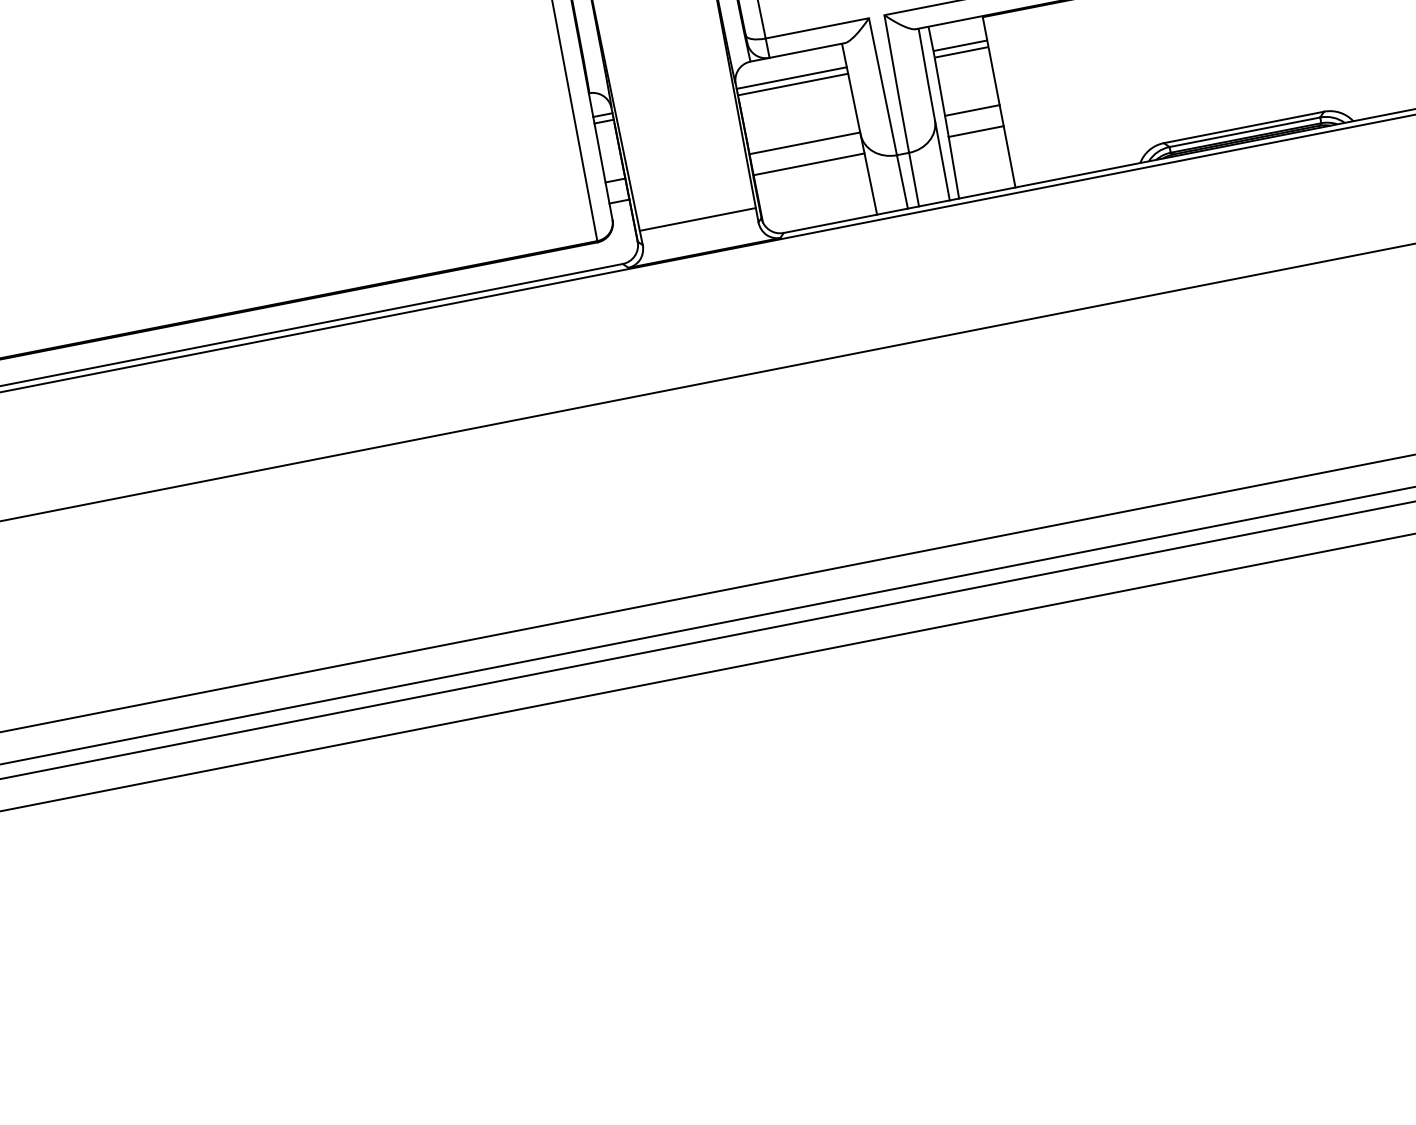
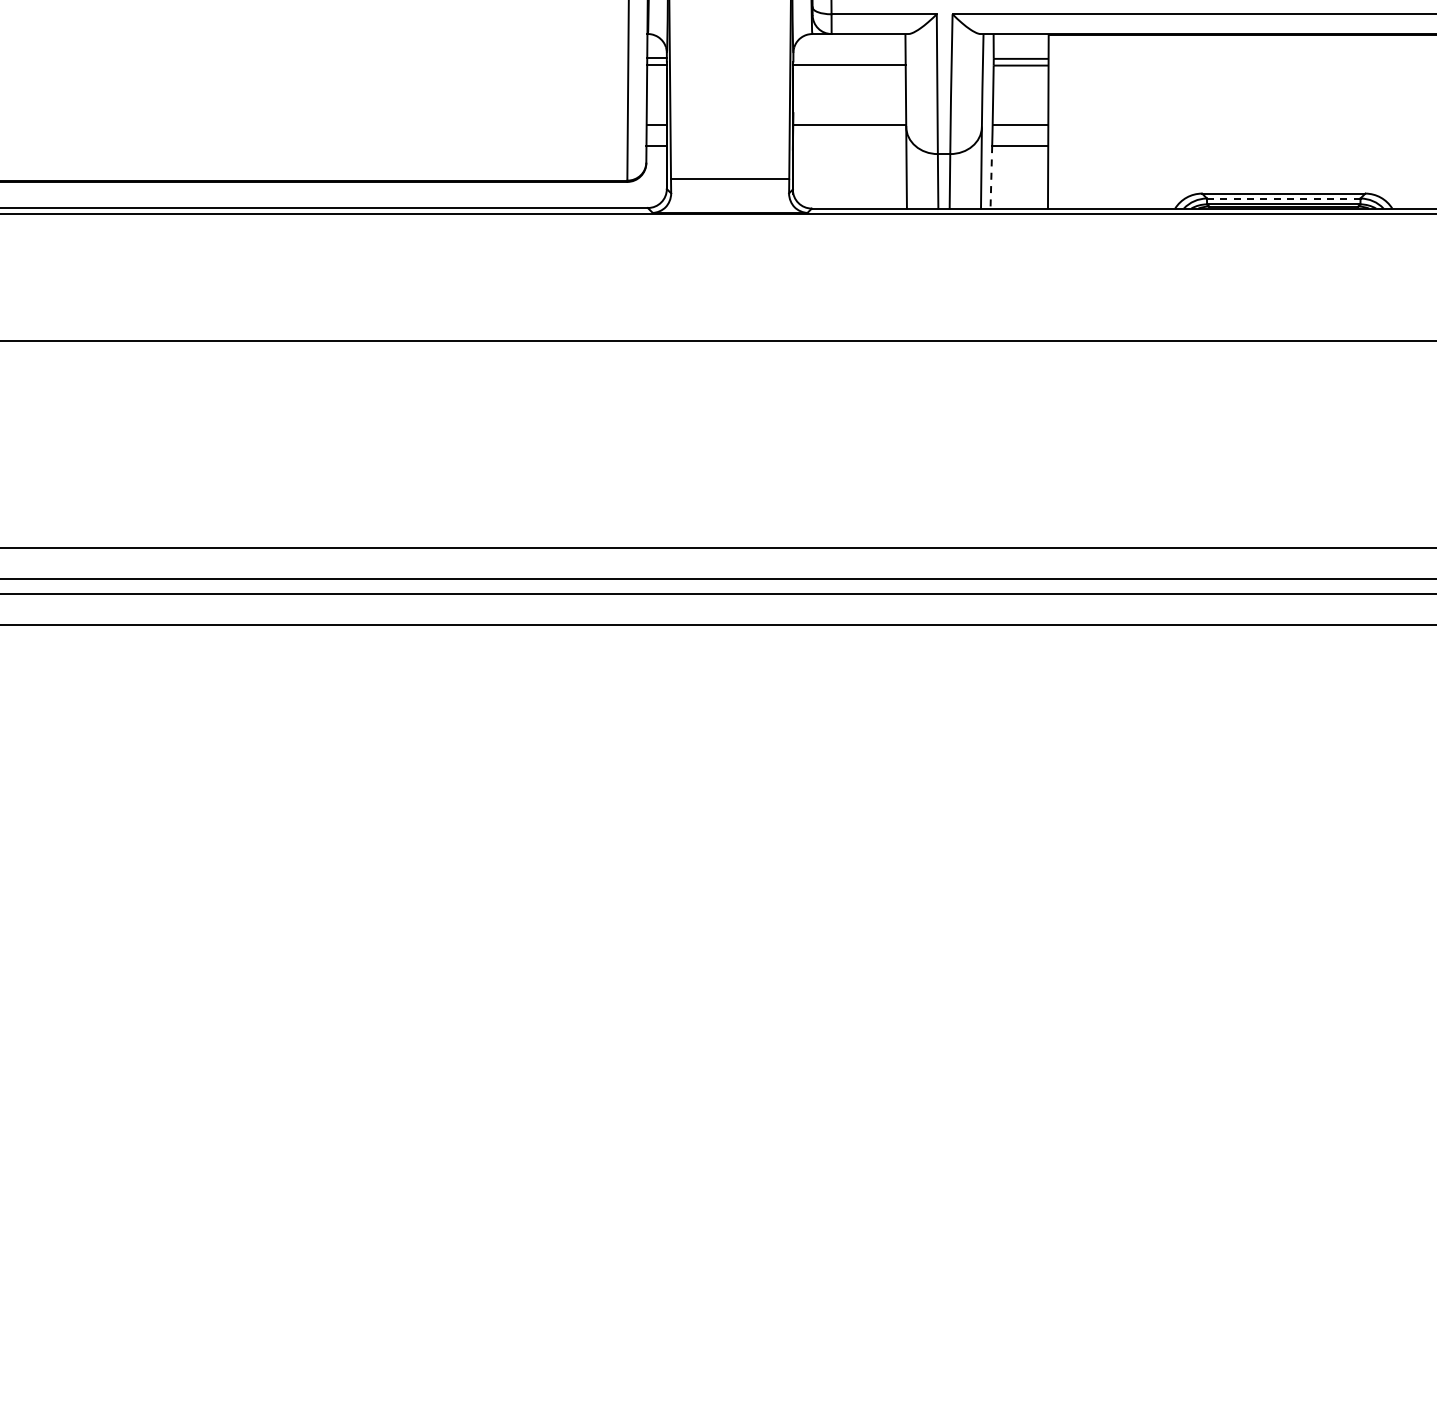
line: (791, 78) -> (849, 58), removed
line: (1244, 132) -> (1283, 198), solid -> dashed
line: (808, 164) -> (849, 146), removed
line: (954, 167) -> (991, 177), solid -> dashed

